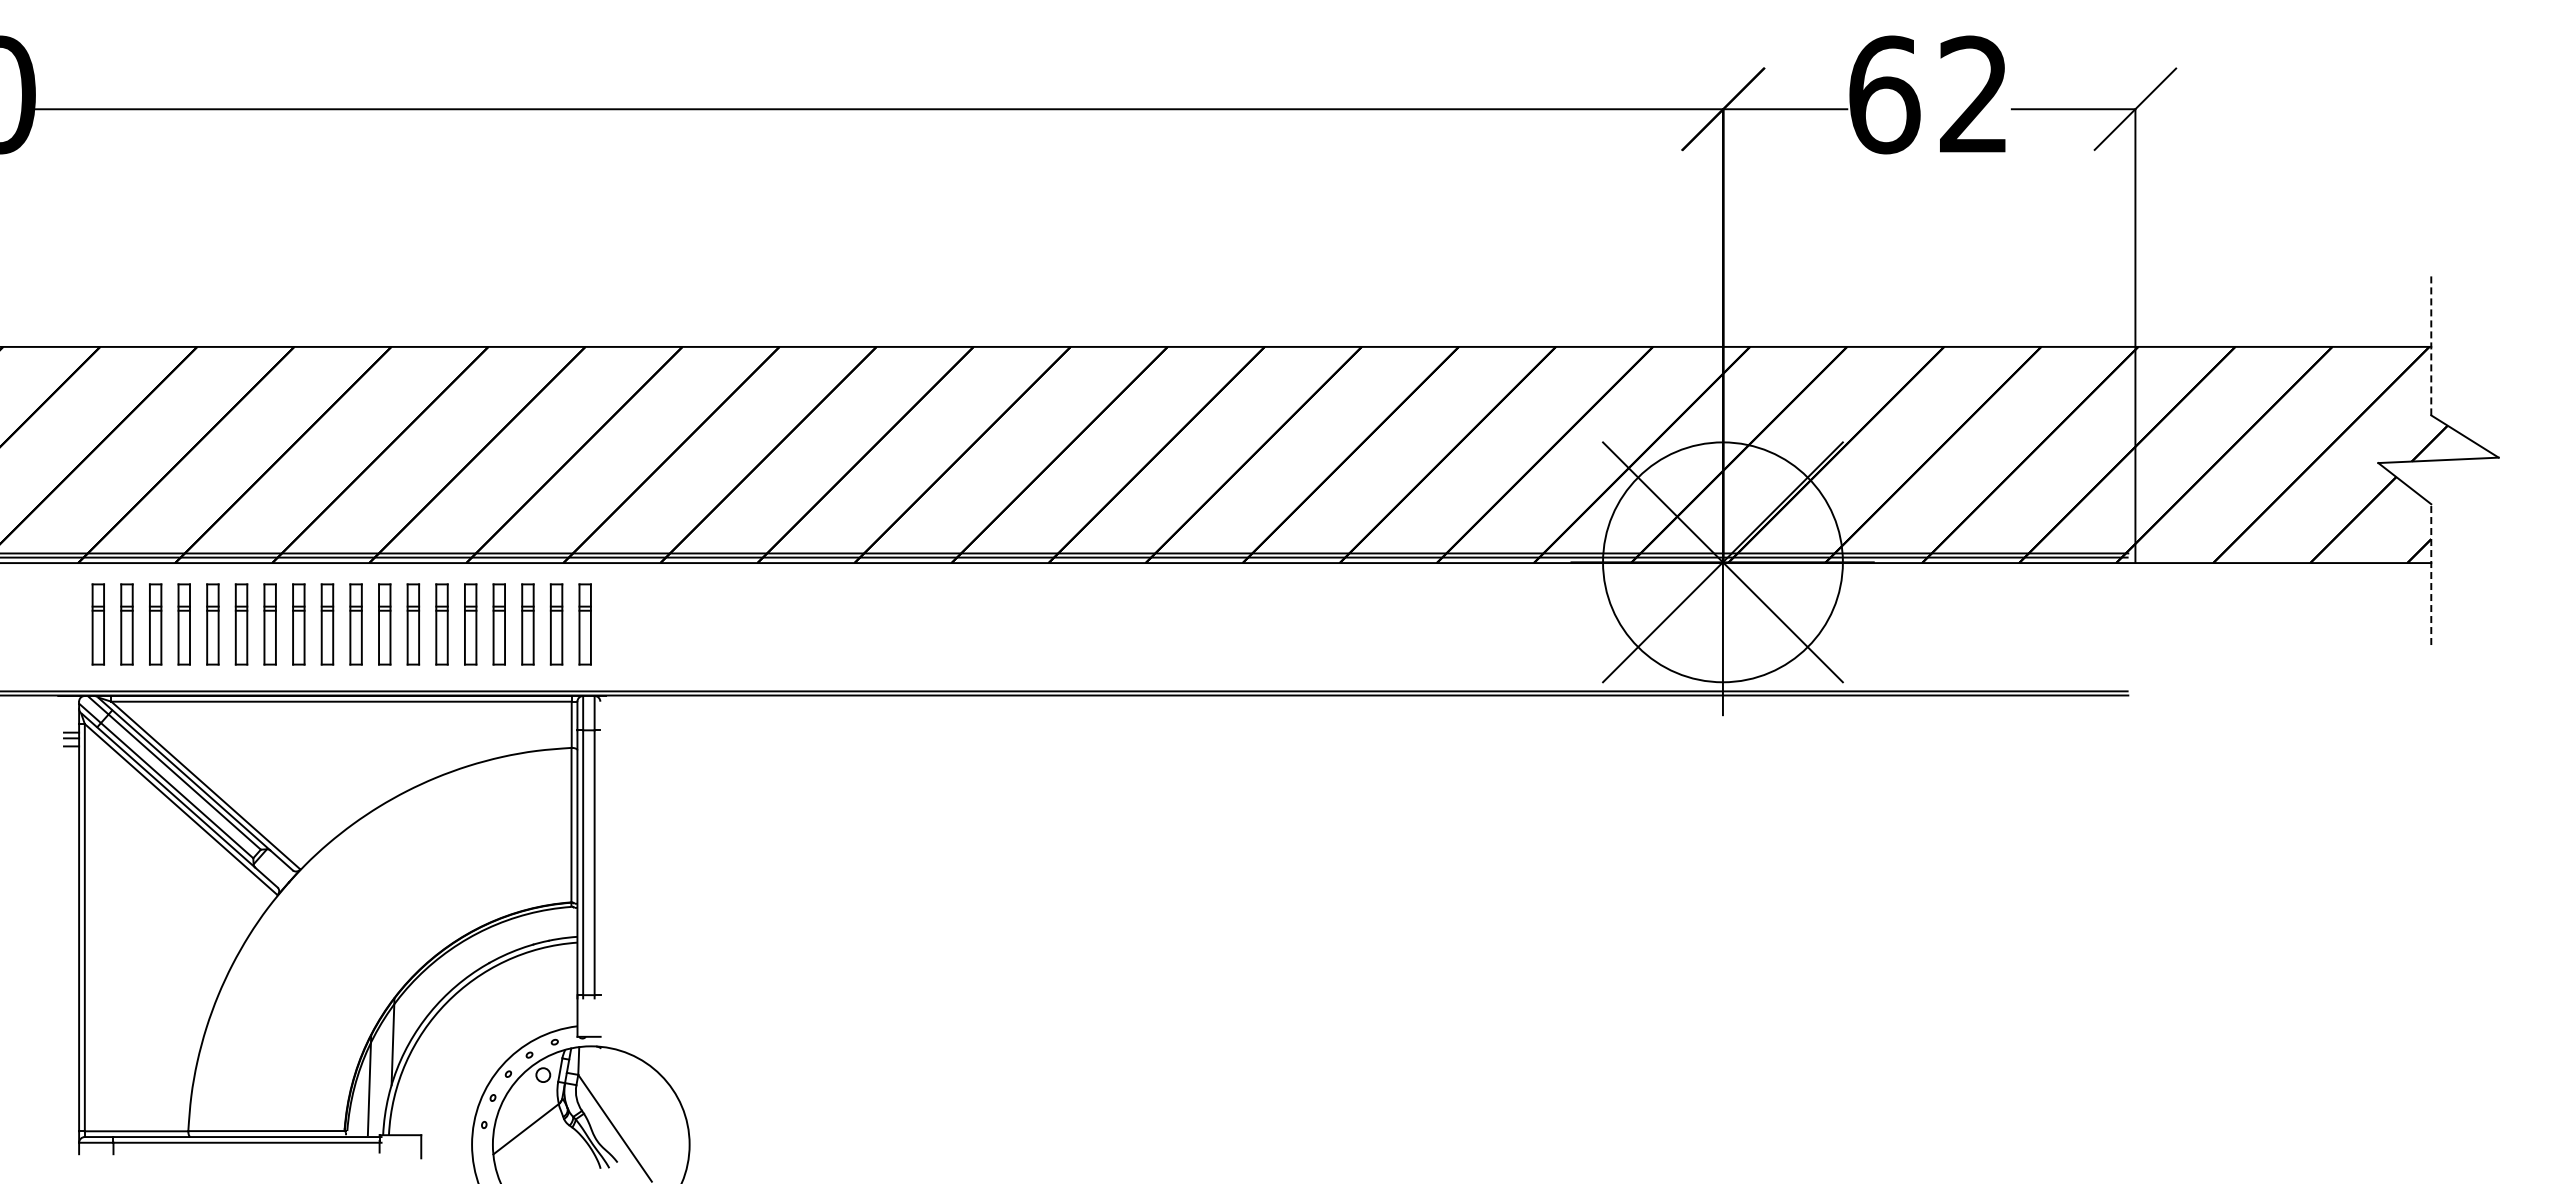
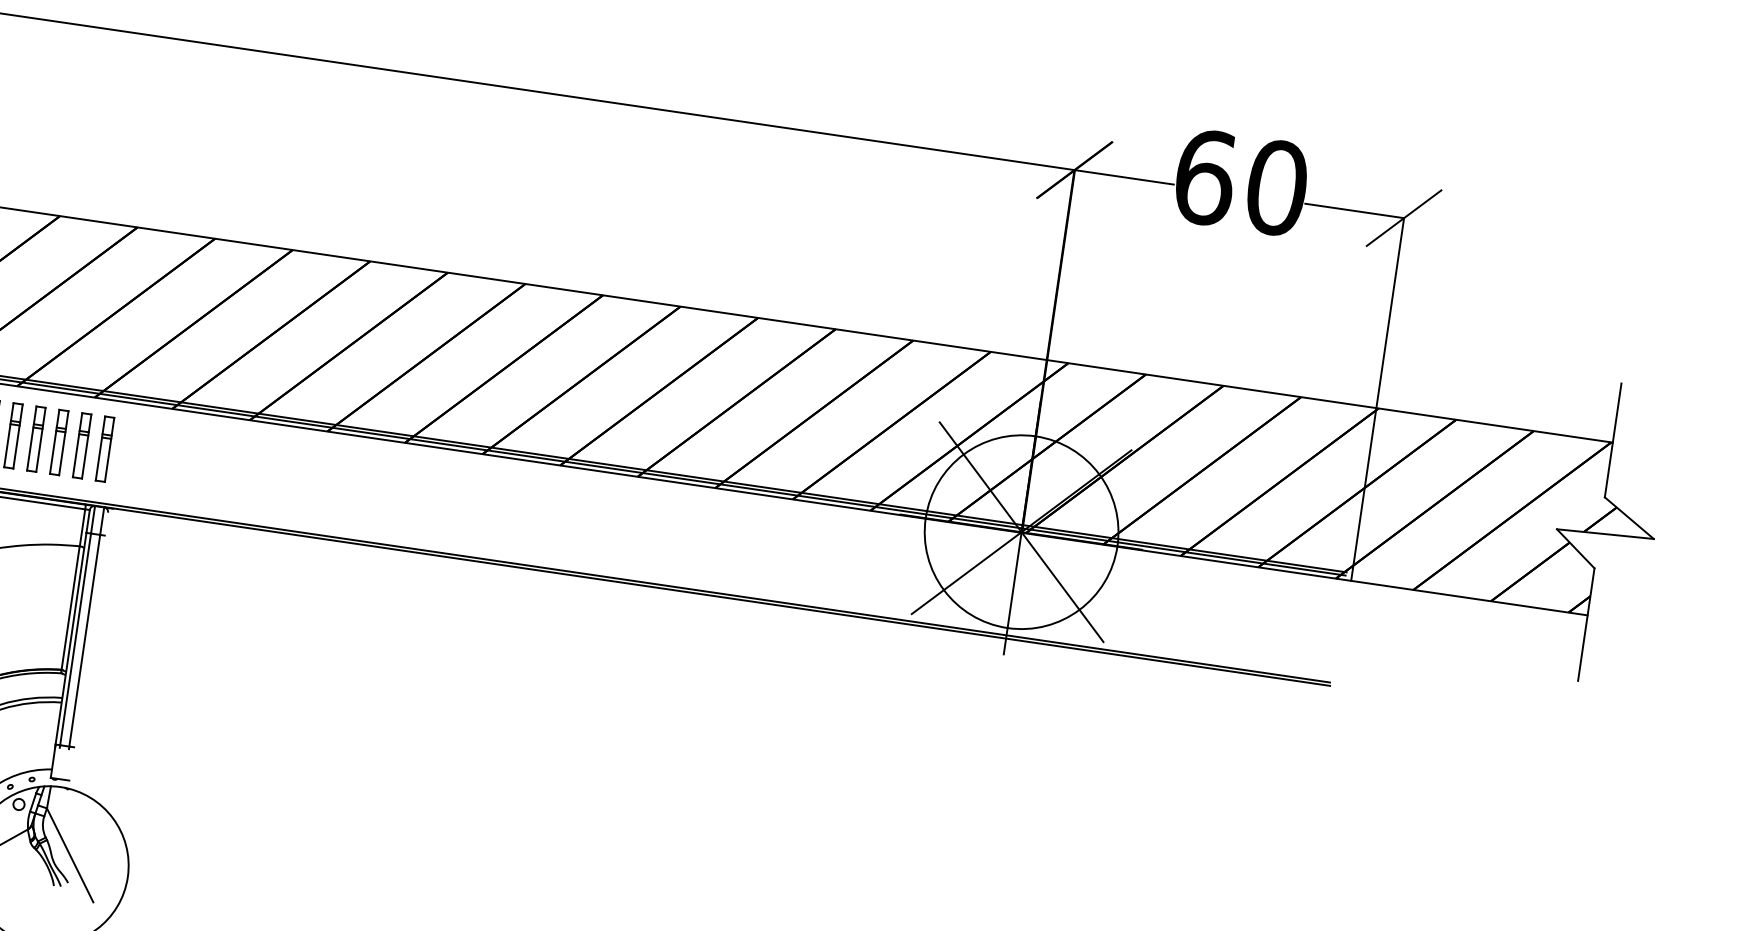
text: (1974, 94) -> (1277, 187), 62 -> 60
line: (2431, 343) -> (1613, 439), dashed -> solid
line: (2431, 574) -> (1586, 624), dashed -> solid

